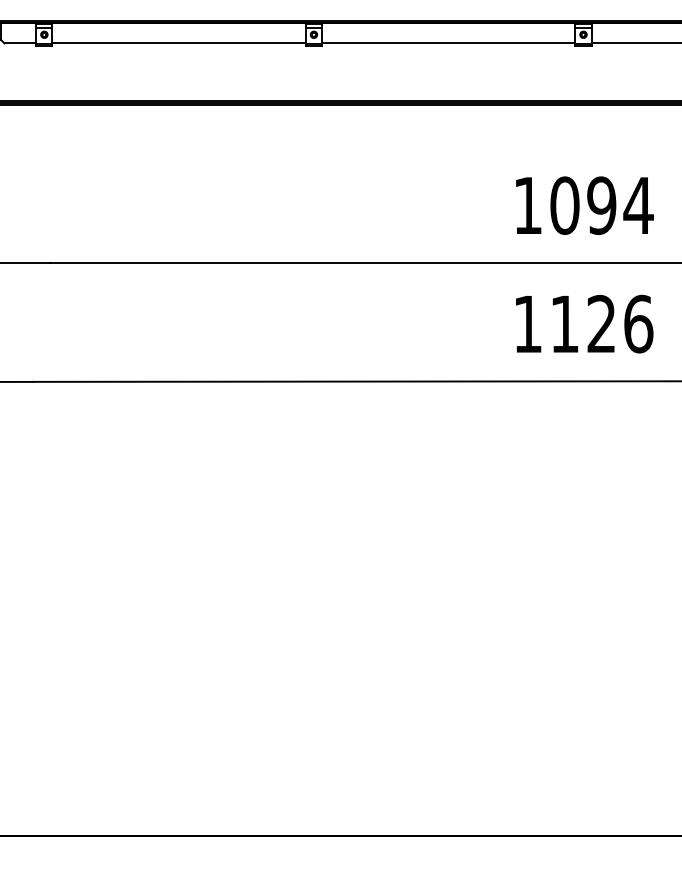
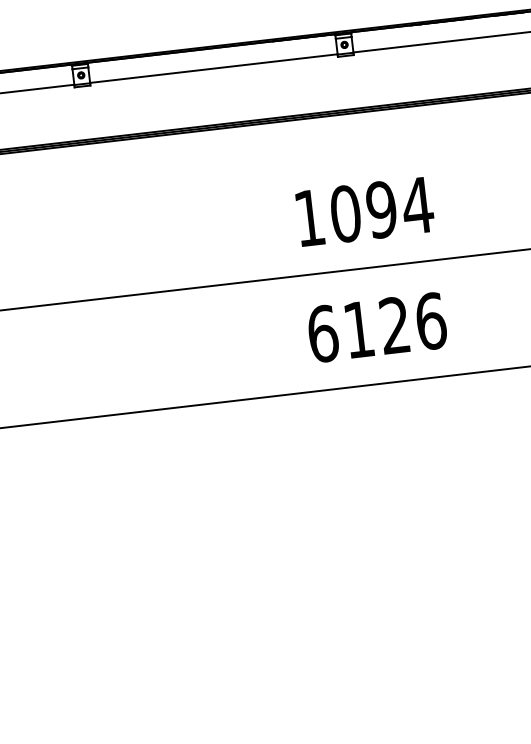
text: (527, 324) -> (322, 334), 1126 -> 6126

